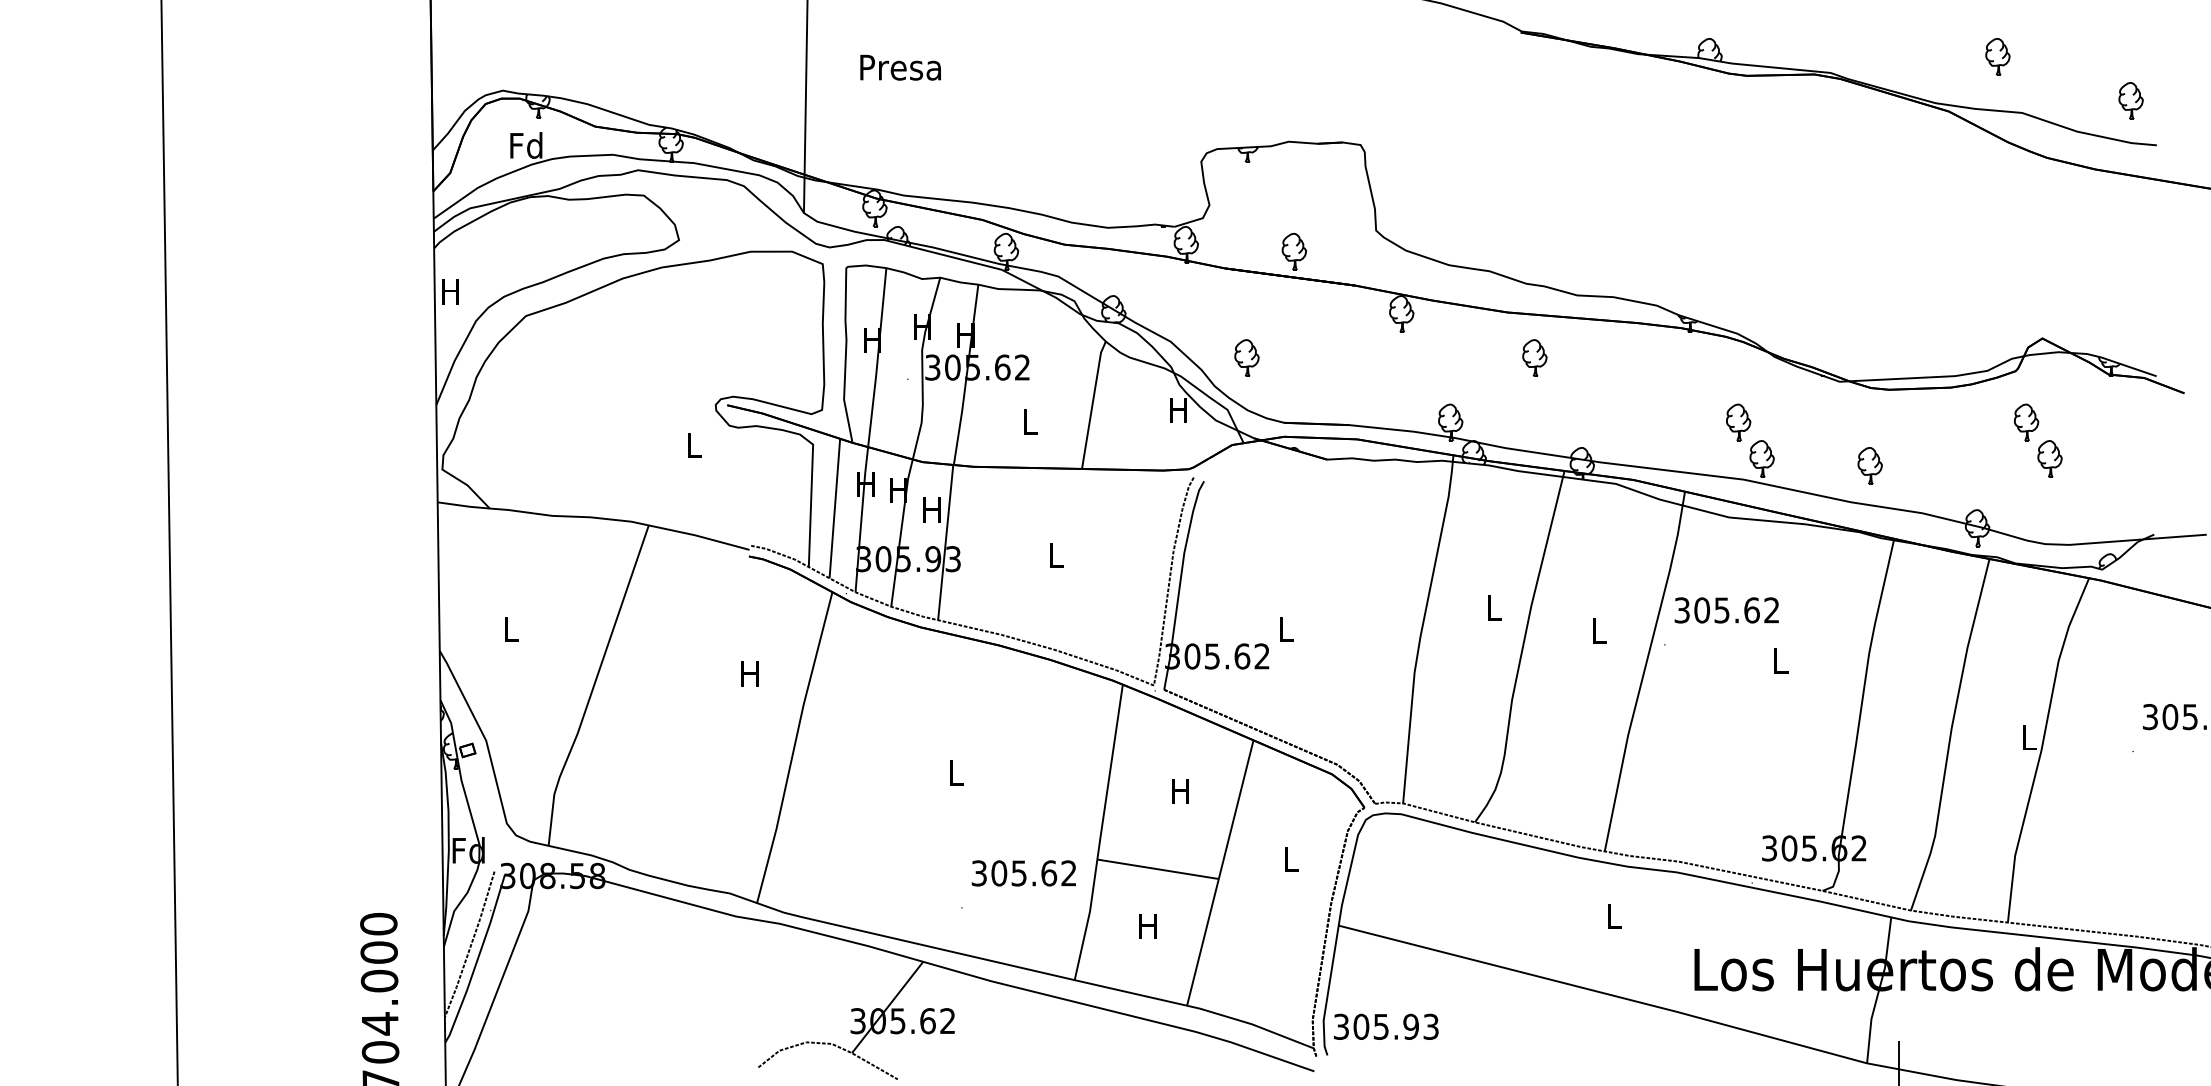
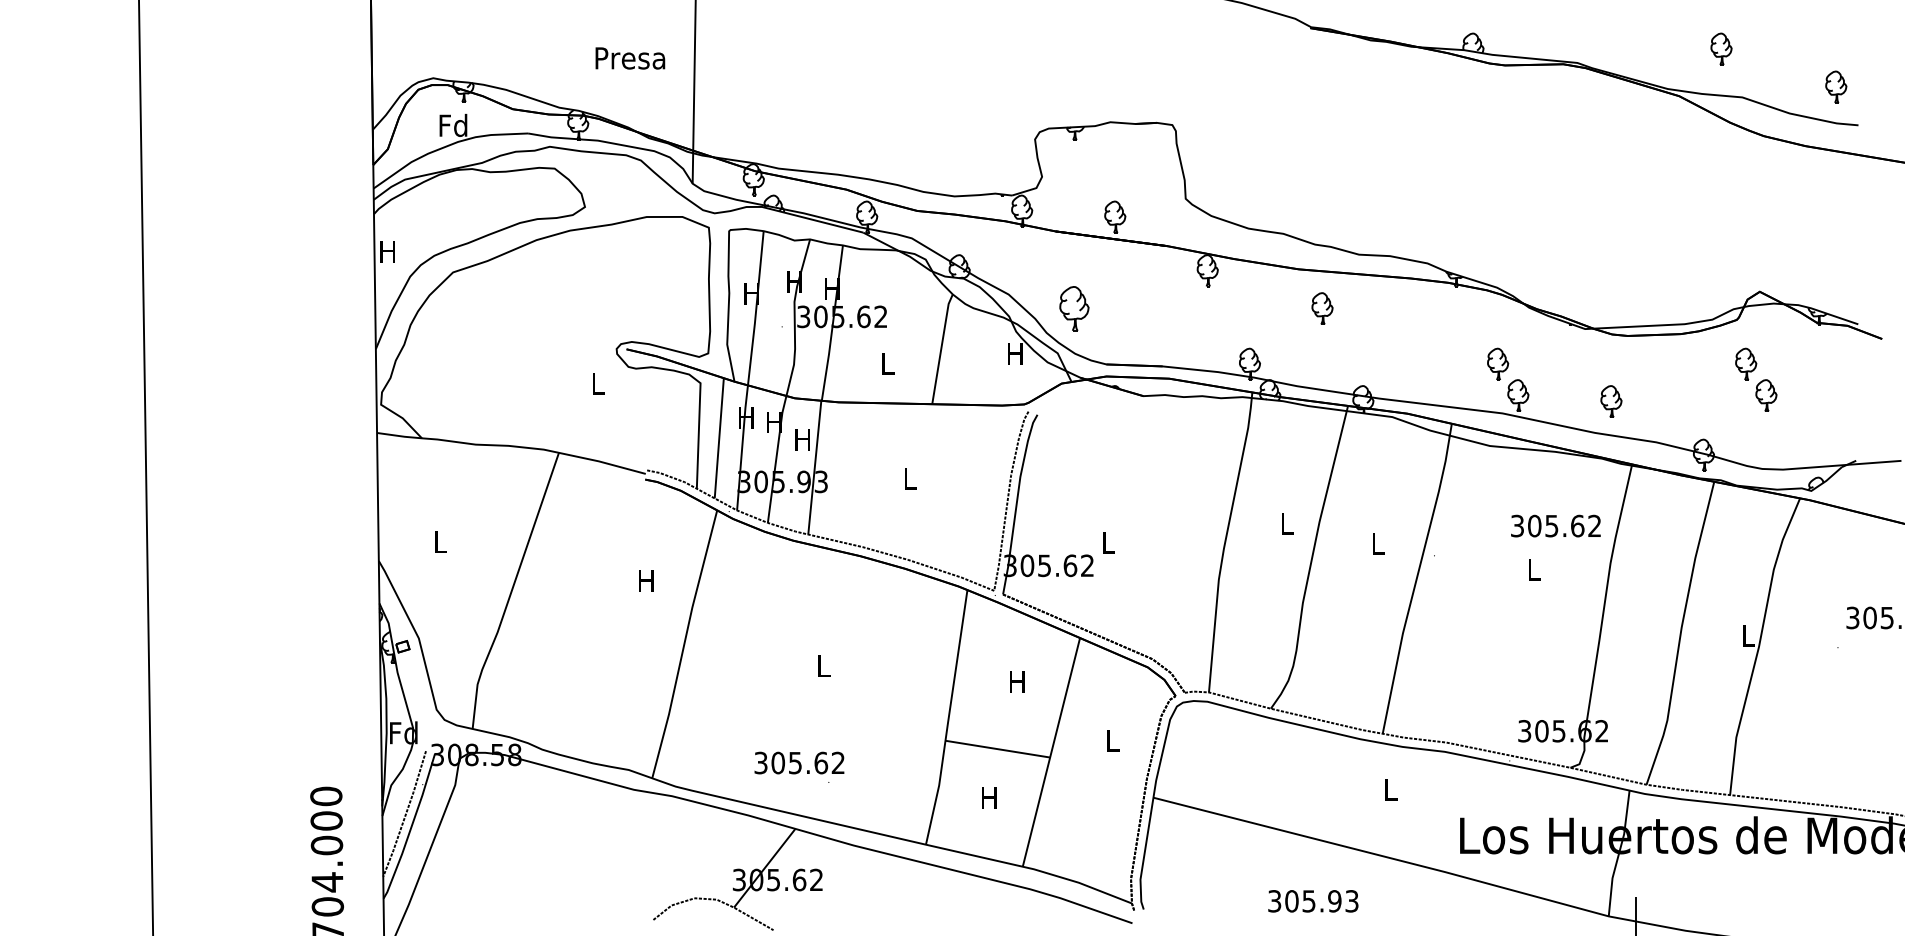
text: (900, 67) -> (630, 58), moved
part: (1246, 357) -> (1073, 308), size x1.4
text: (1726, 610) -> (1555, 526), moved
text: (1023, 873) -> (799, 763), moved
text: (1386, 1026) -> (1313, 901), moved

